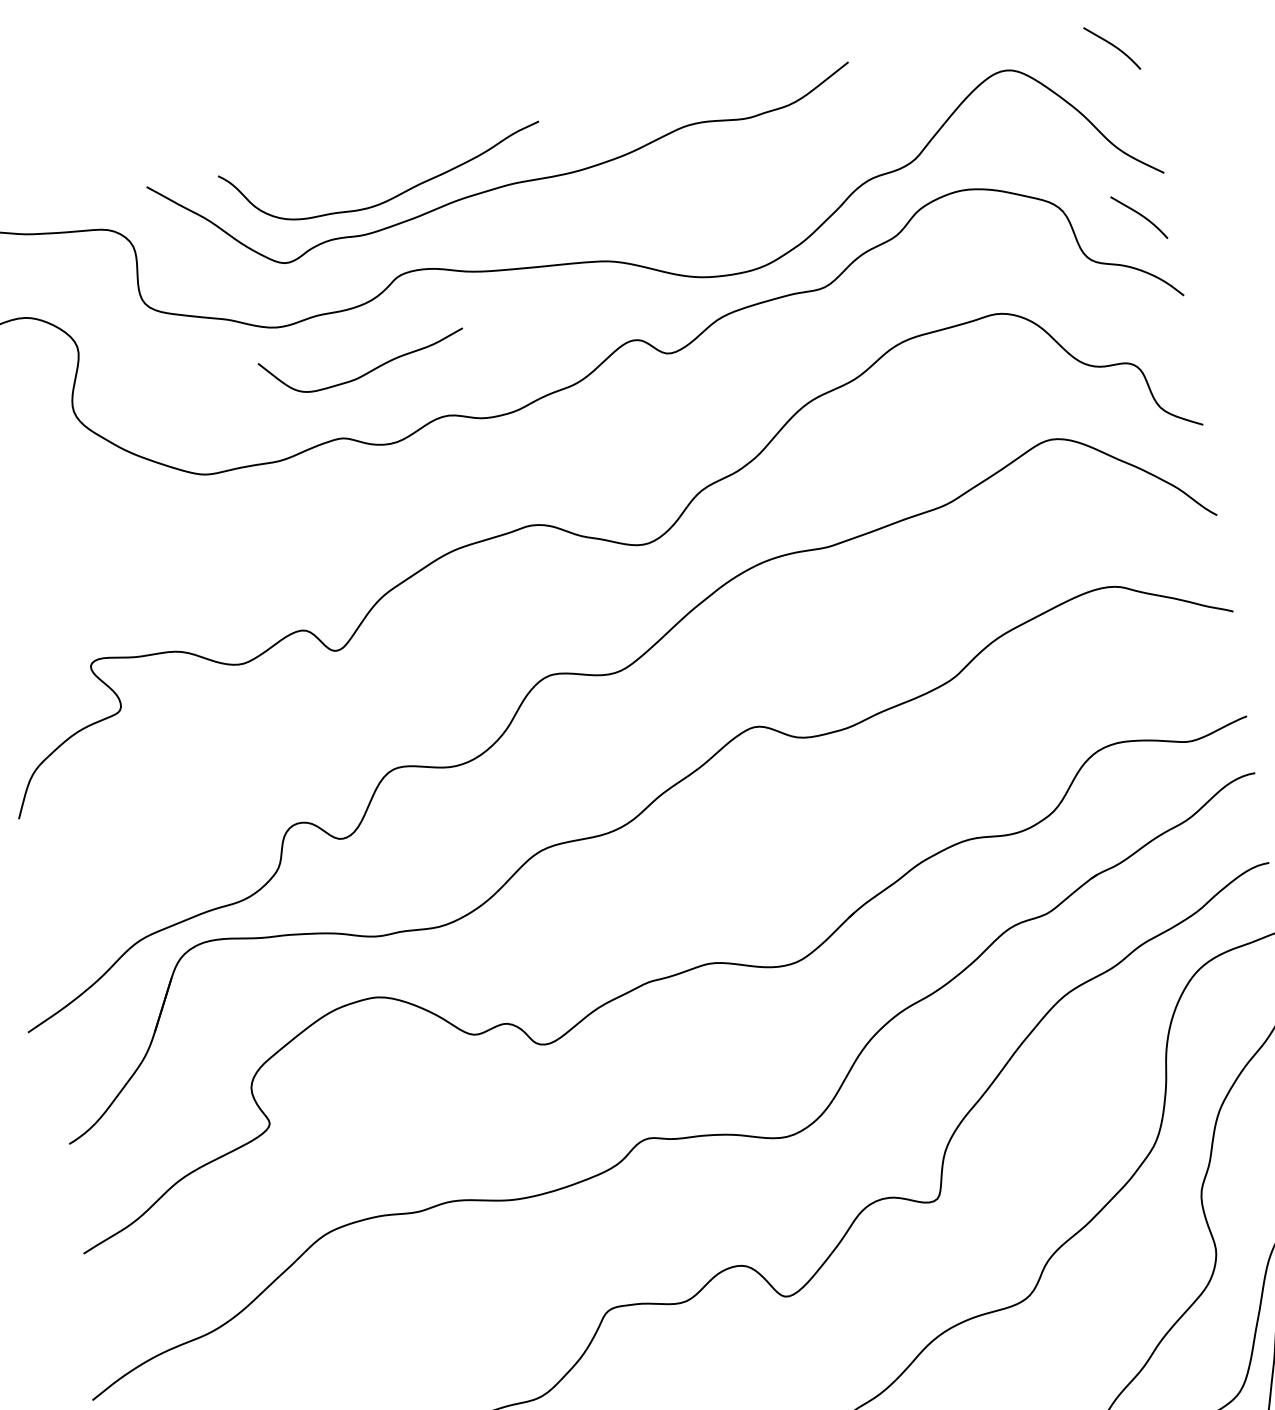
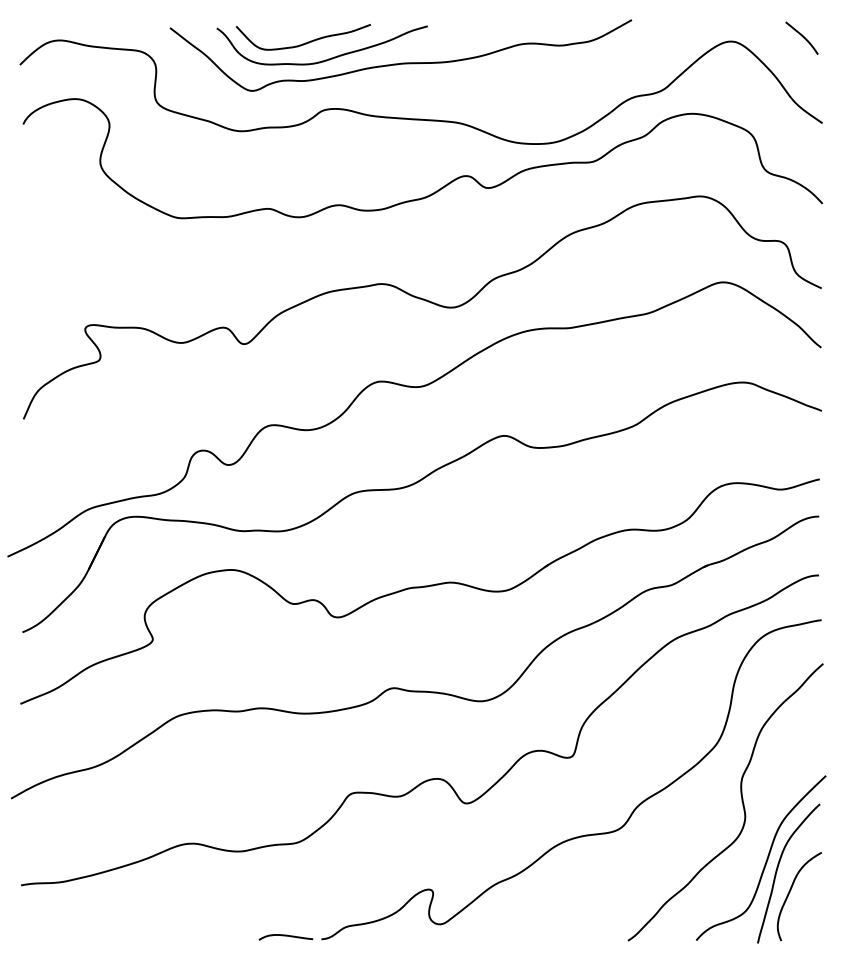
curve: (1138, 215) -> (801, 147), removed
curve: (367, 371) -> (305, 42), moved

